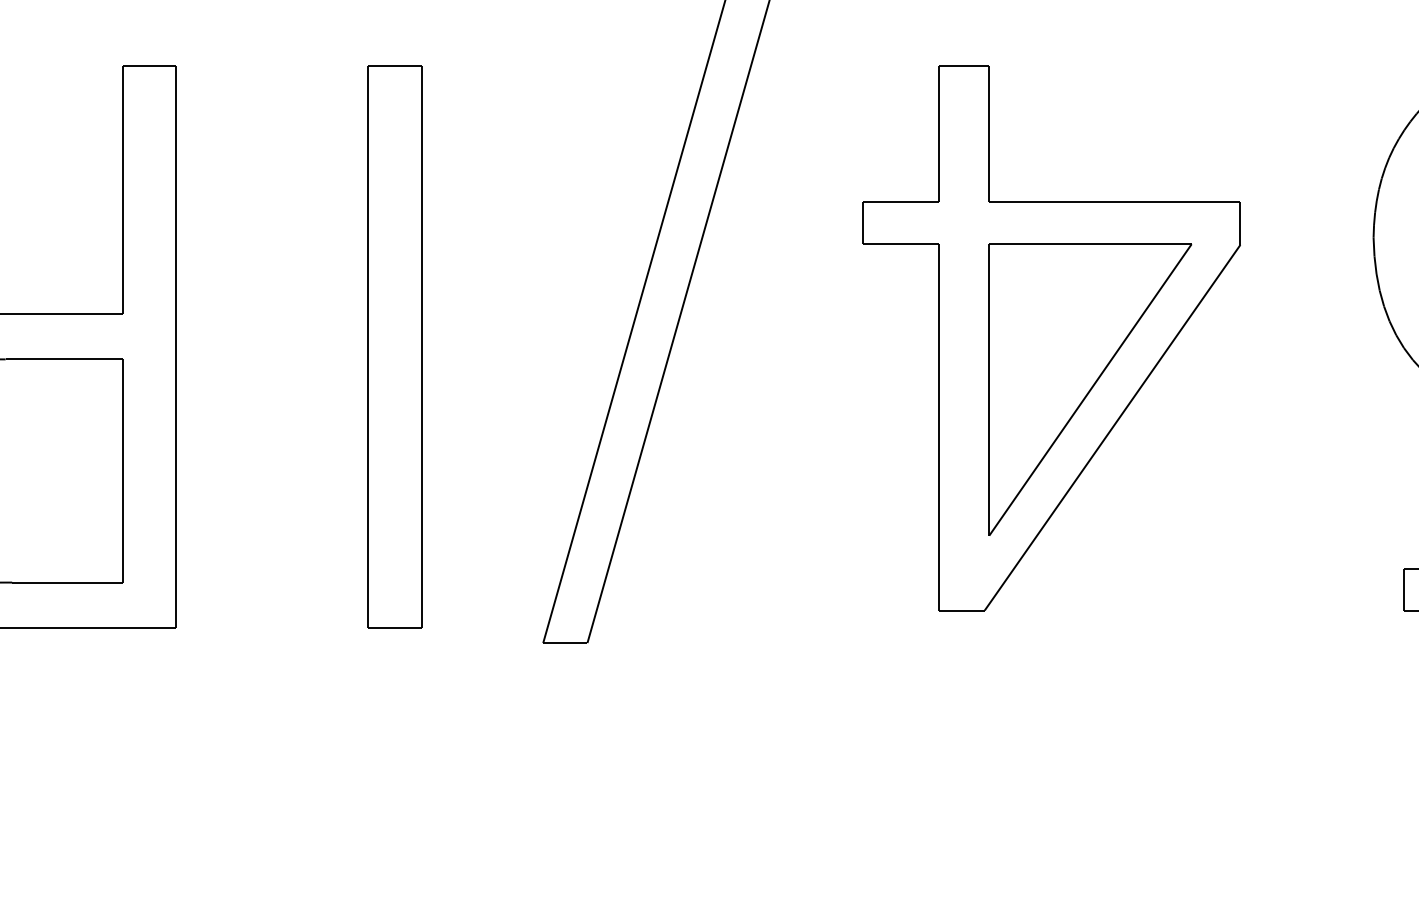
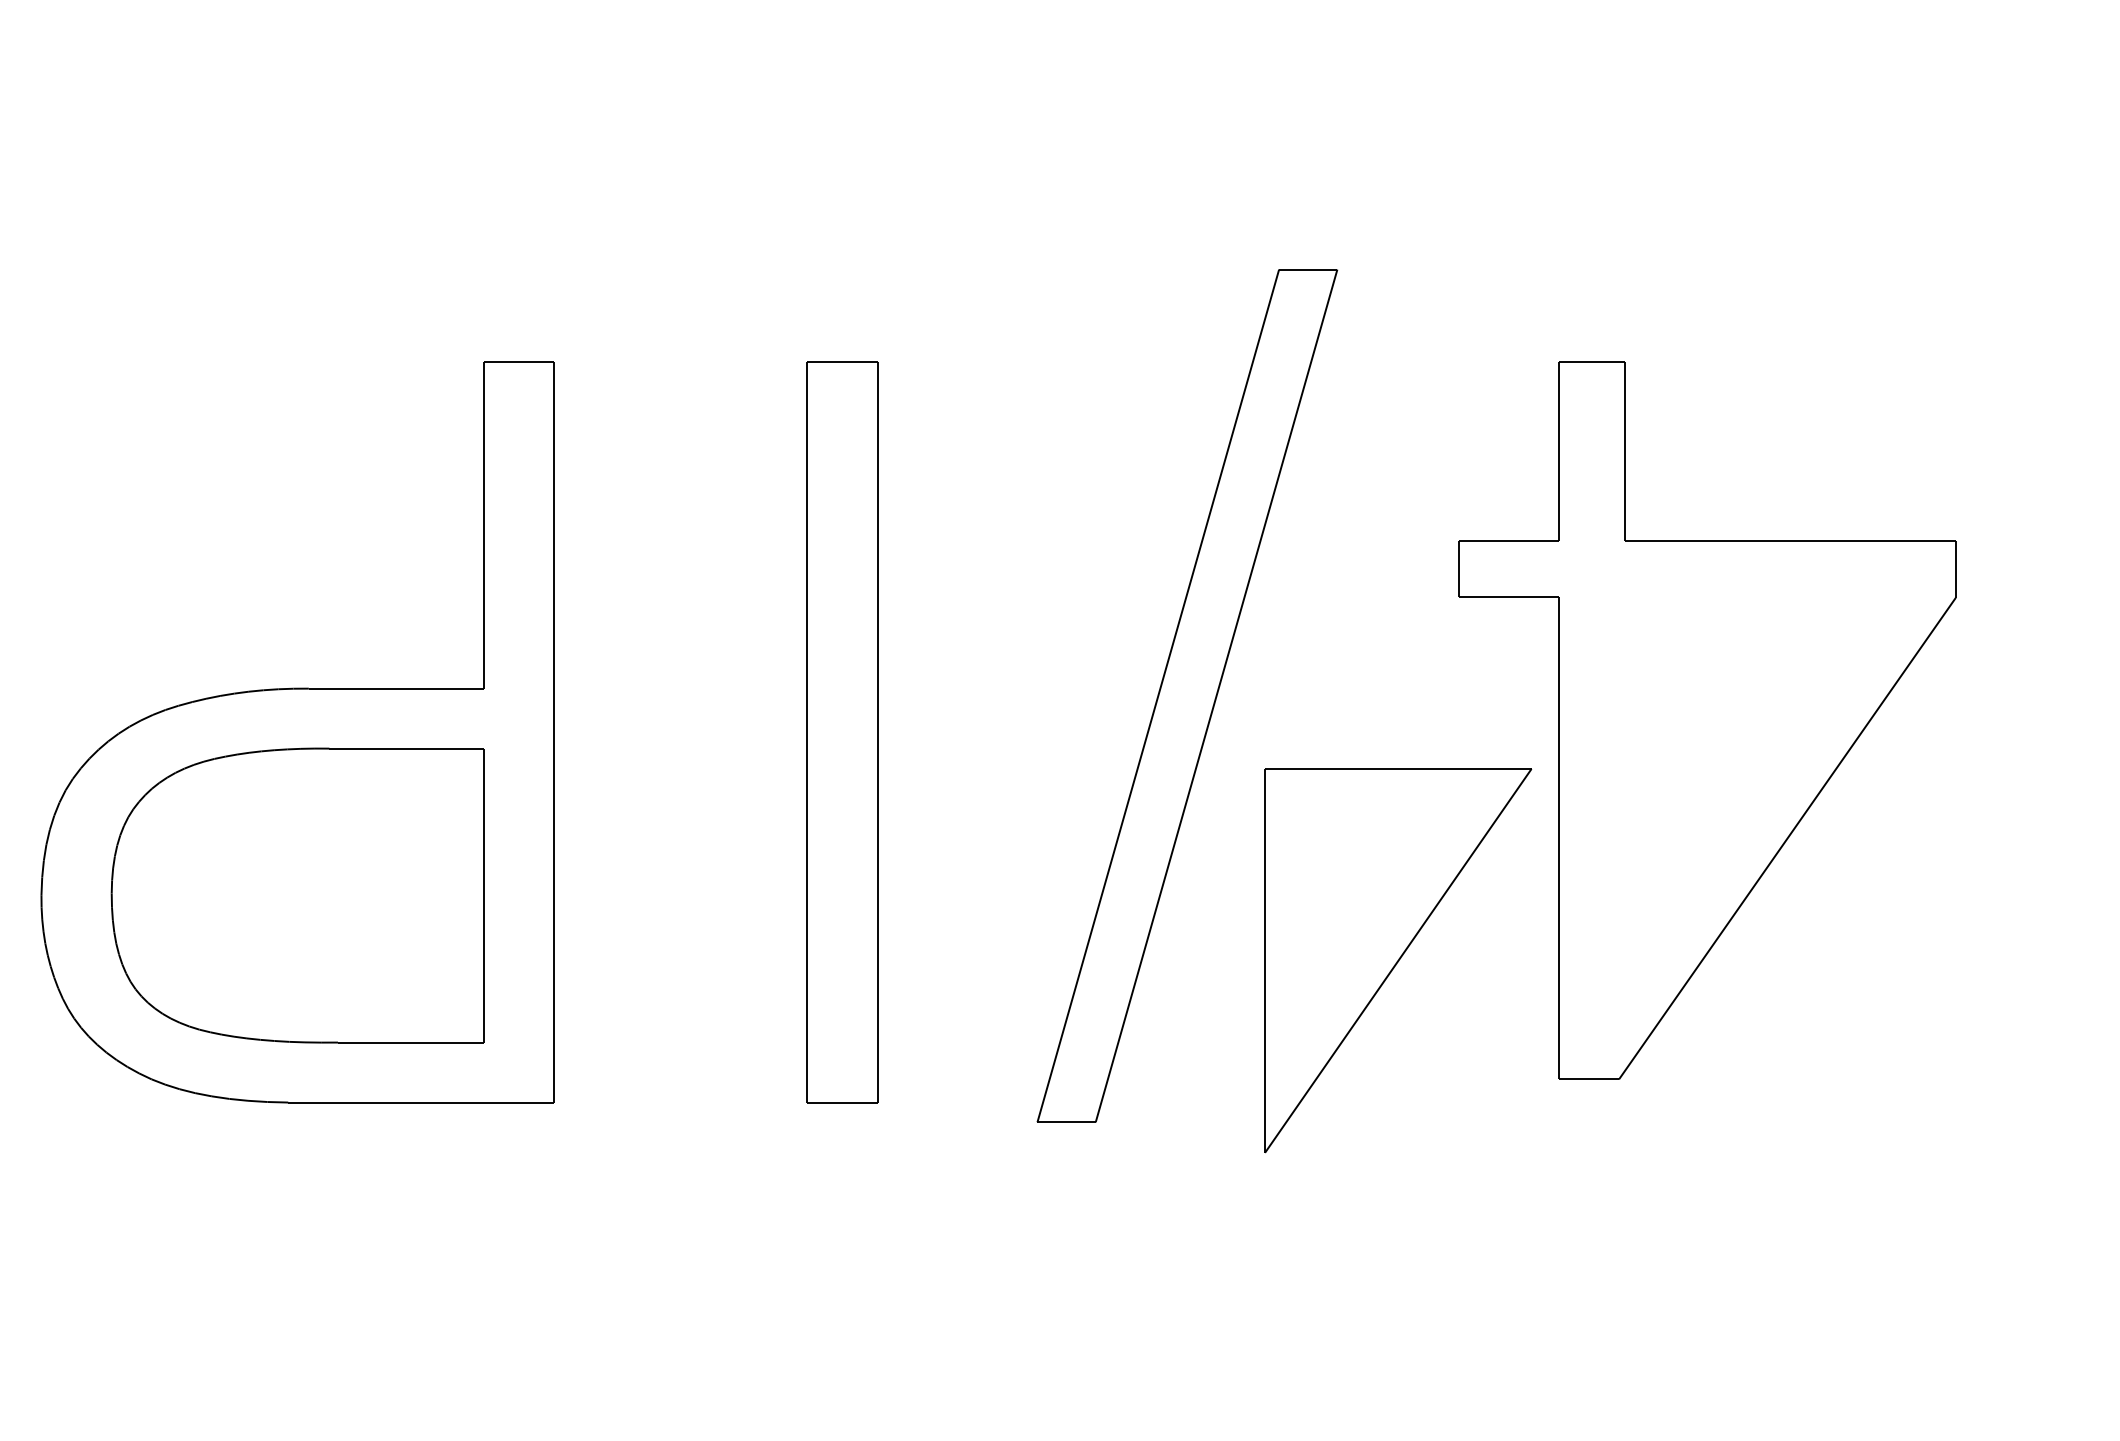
part: (1090, 389) -> (1398, 960), moved

